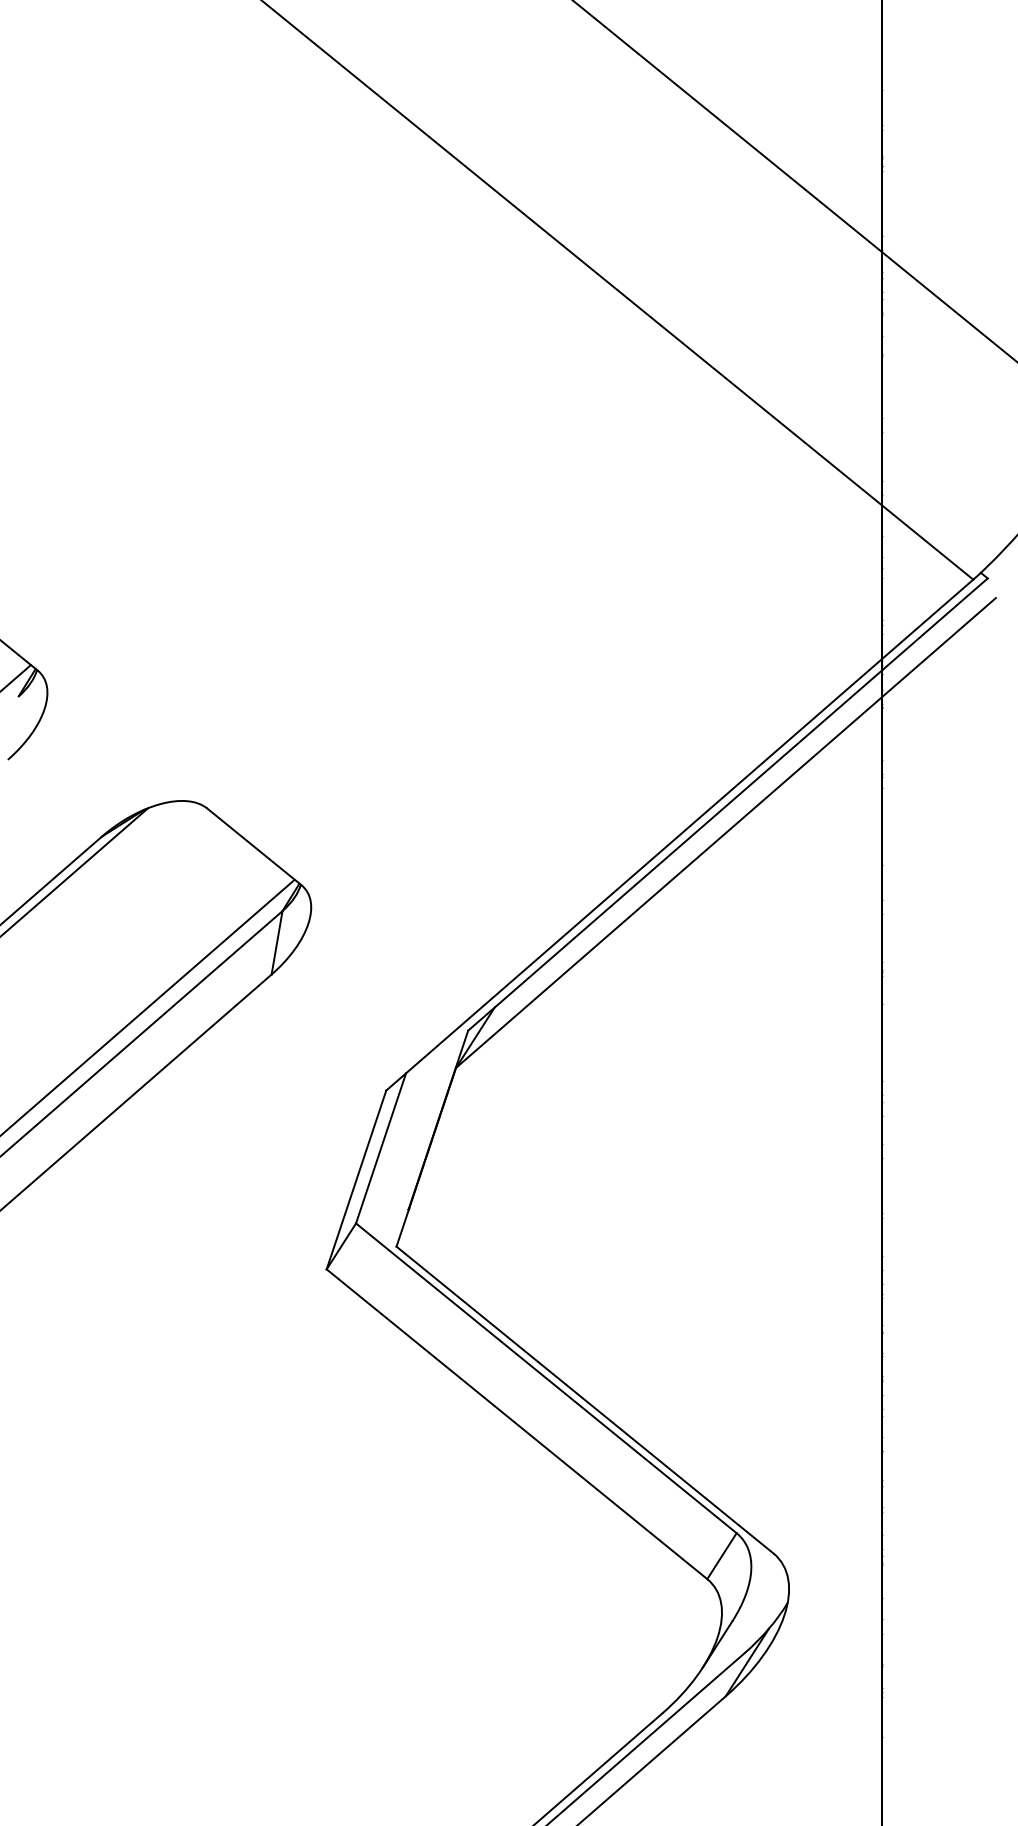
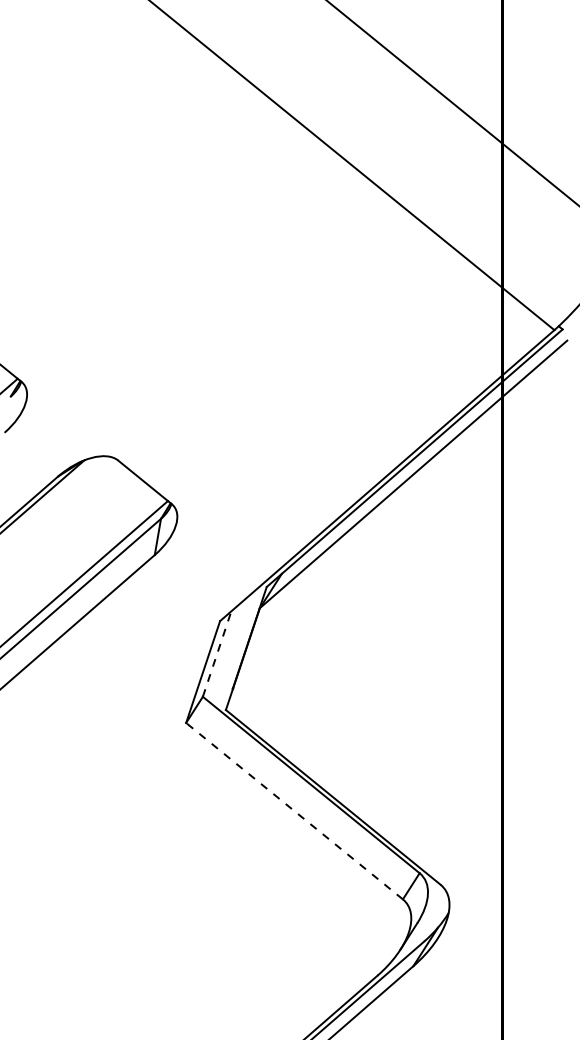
line: (381, 1147) -> (217, 653), solid -> dashed
line: (516, 1424) -> (294, 811), solid -> dashed

